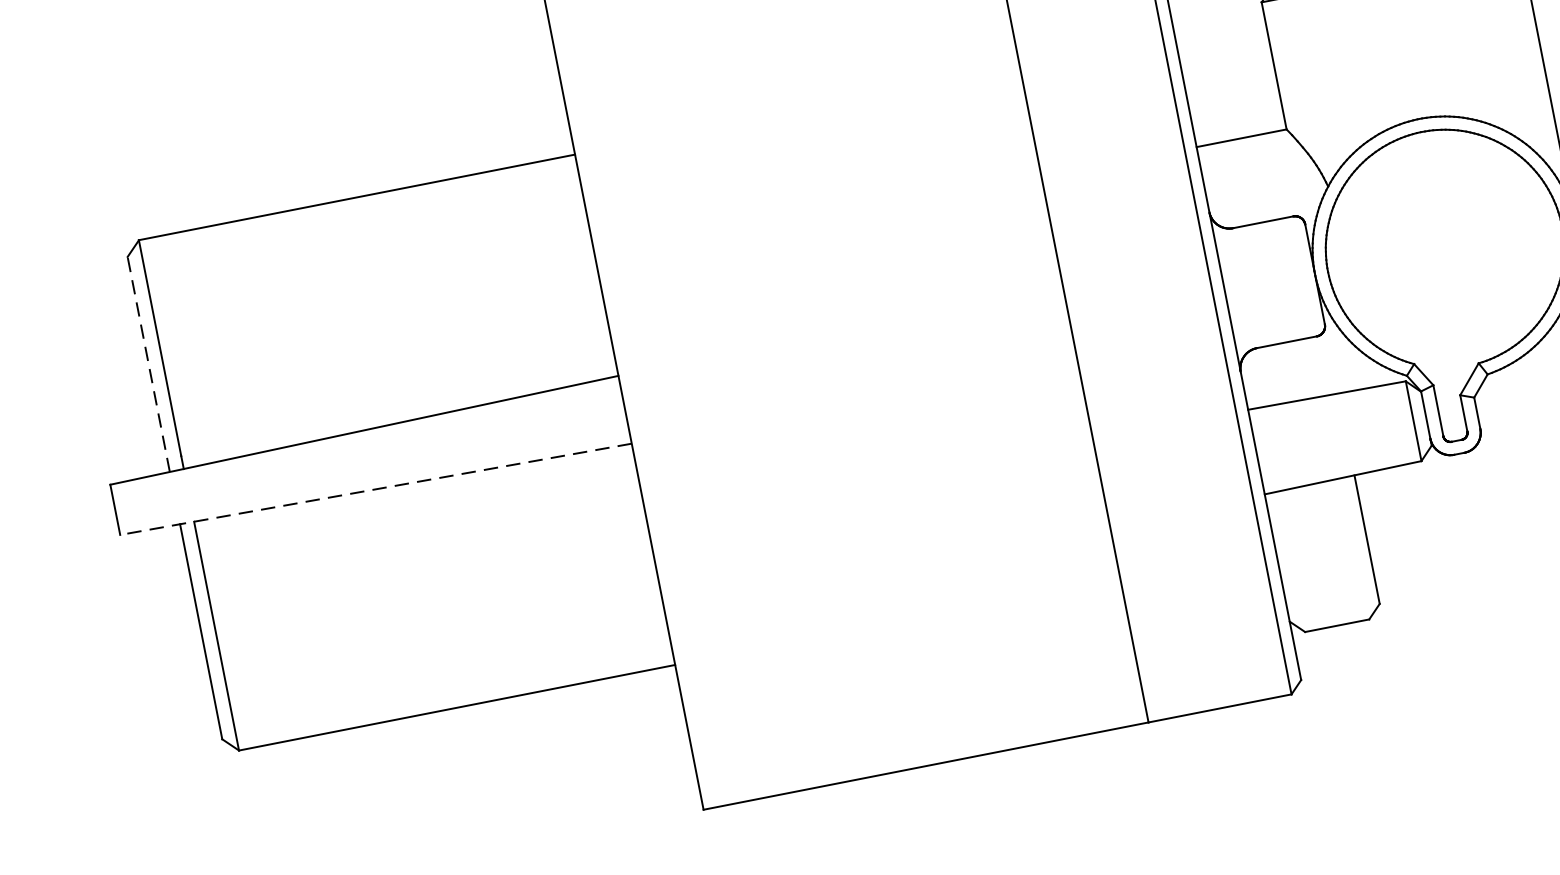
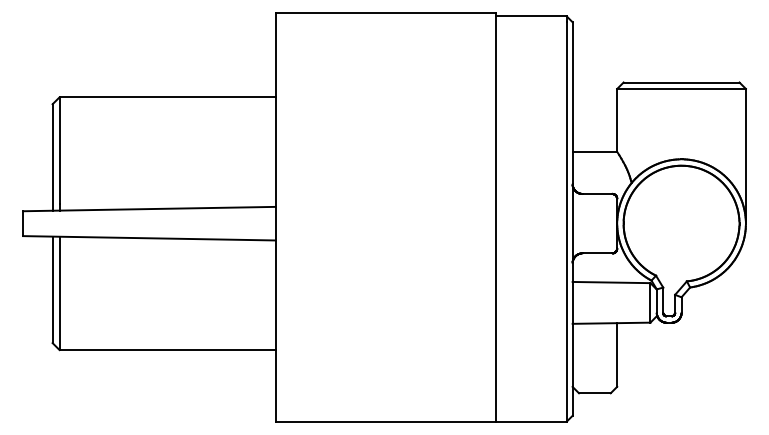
line: (148, 364) -> (52, 157), dashed -> solid
line: (374, 490) -> (148, 238), dashed -> solid

